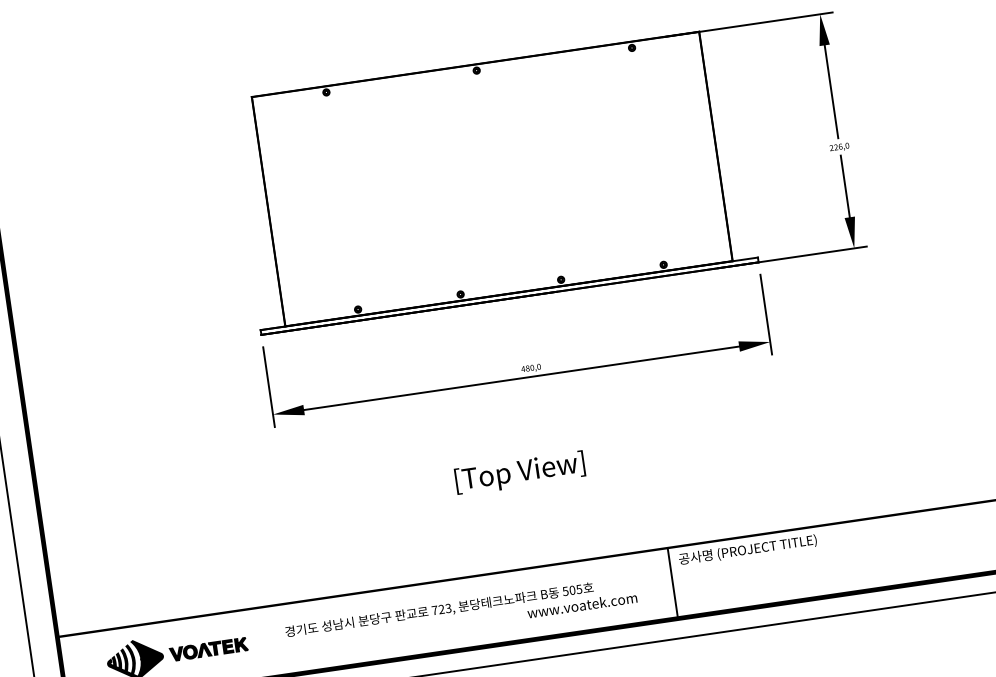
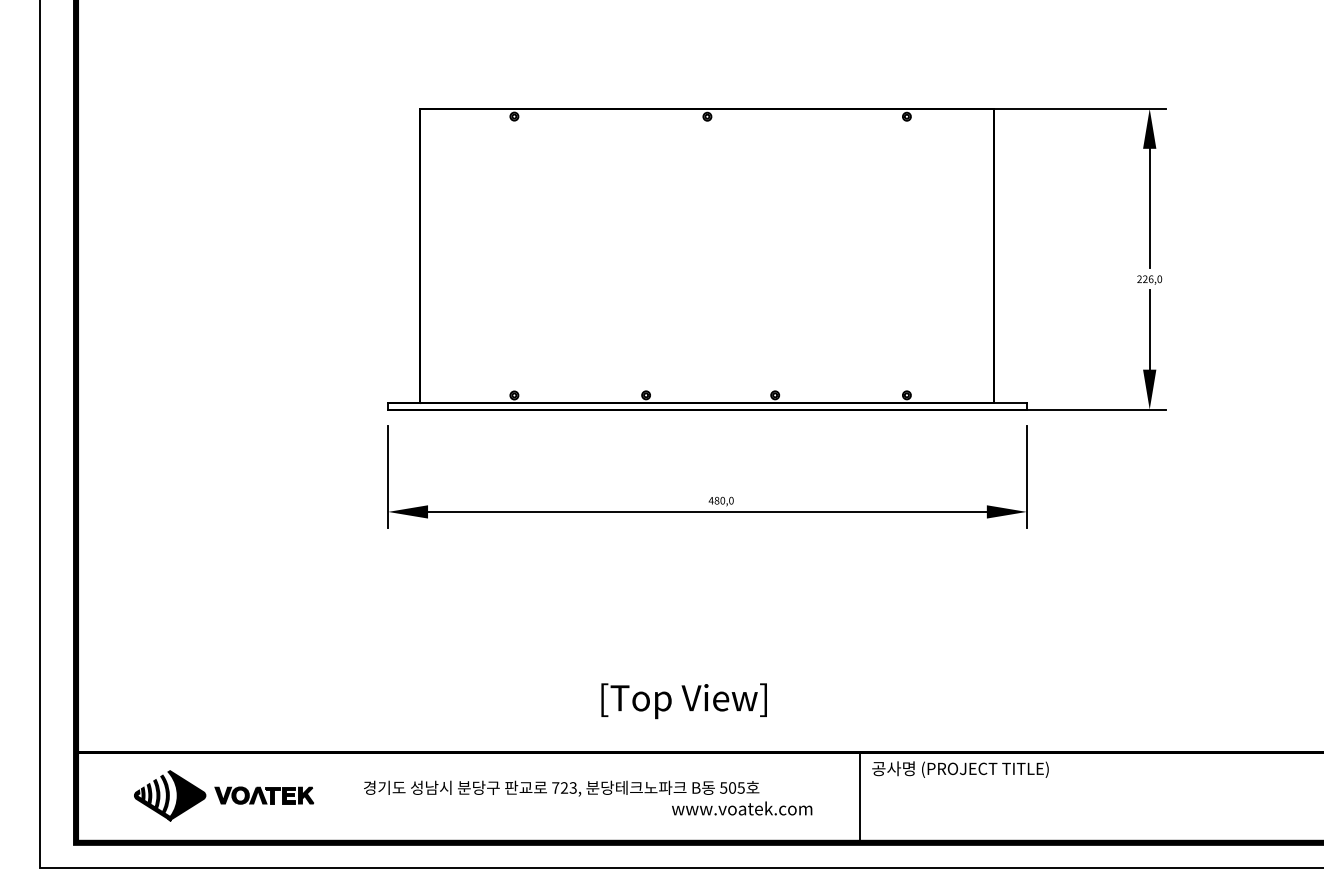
text: (519, 473) -> (683, 701), moved

